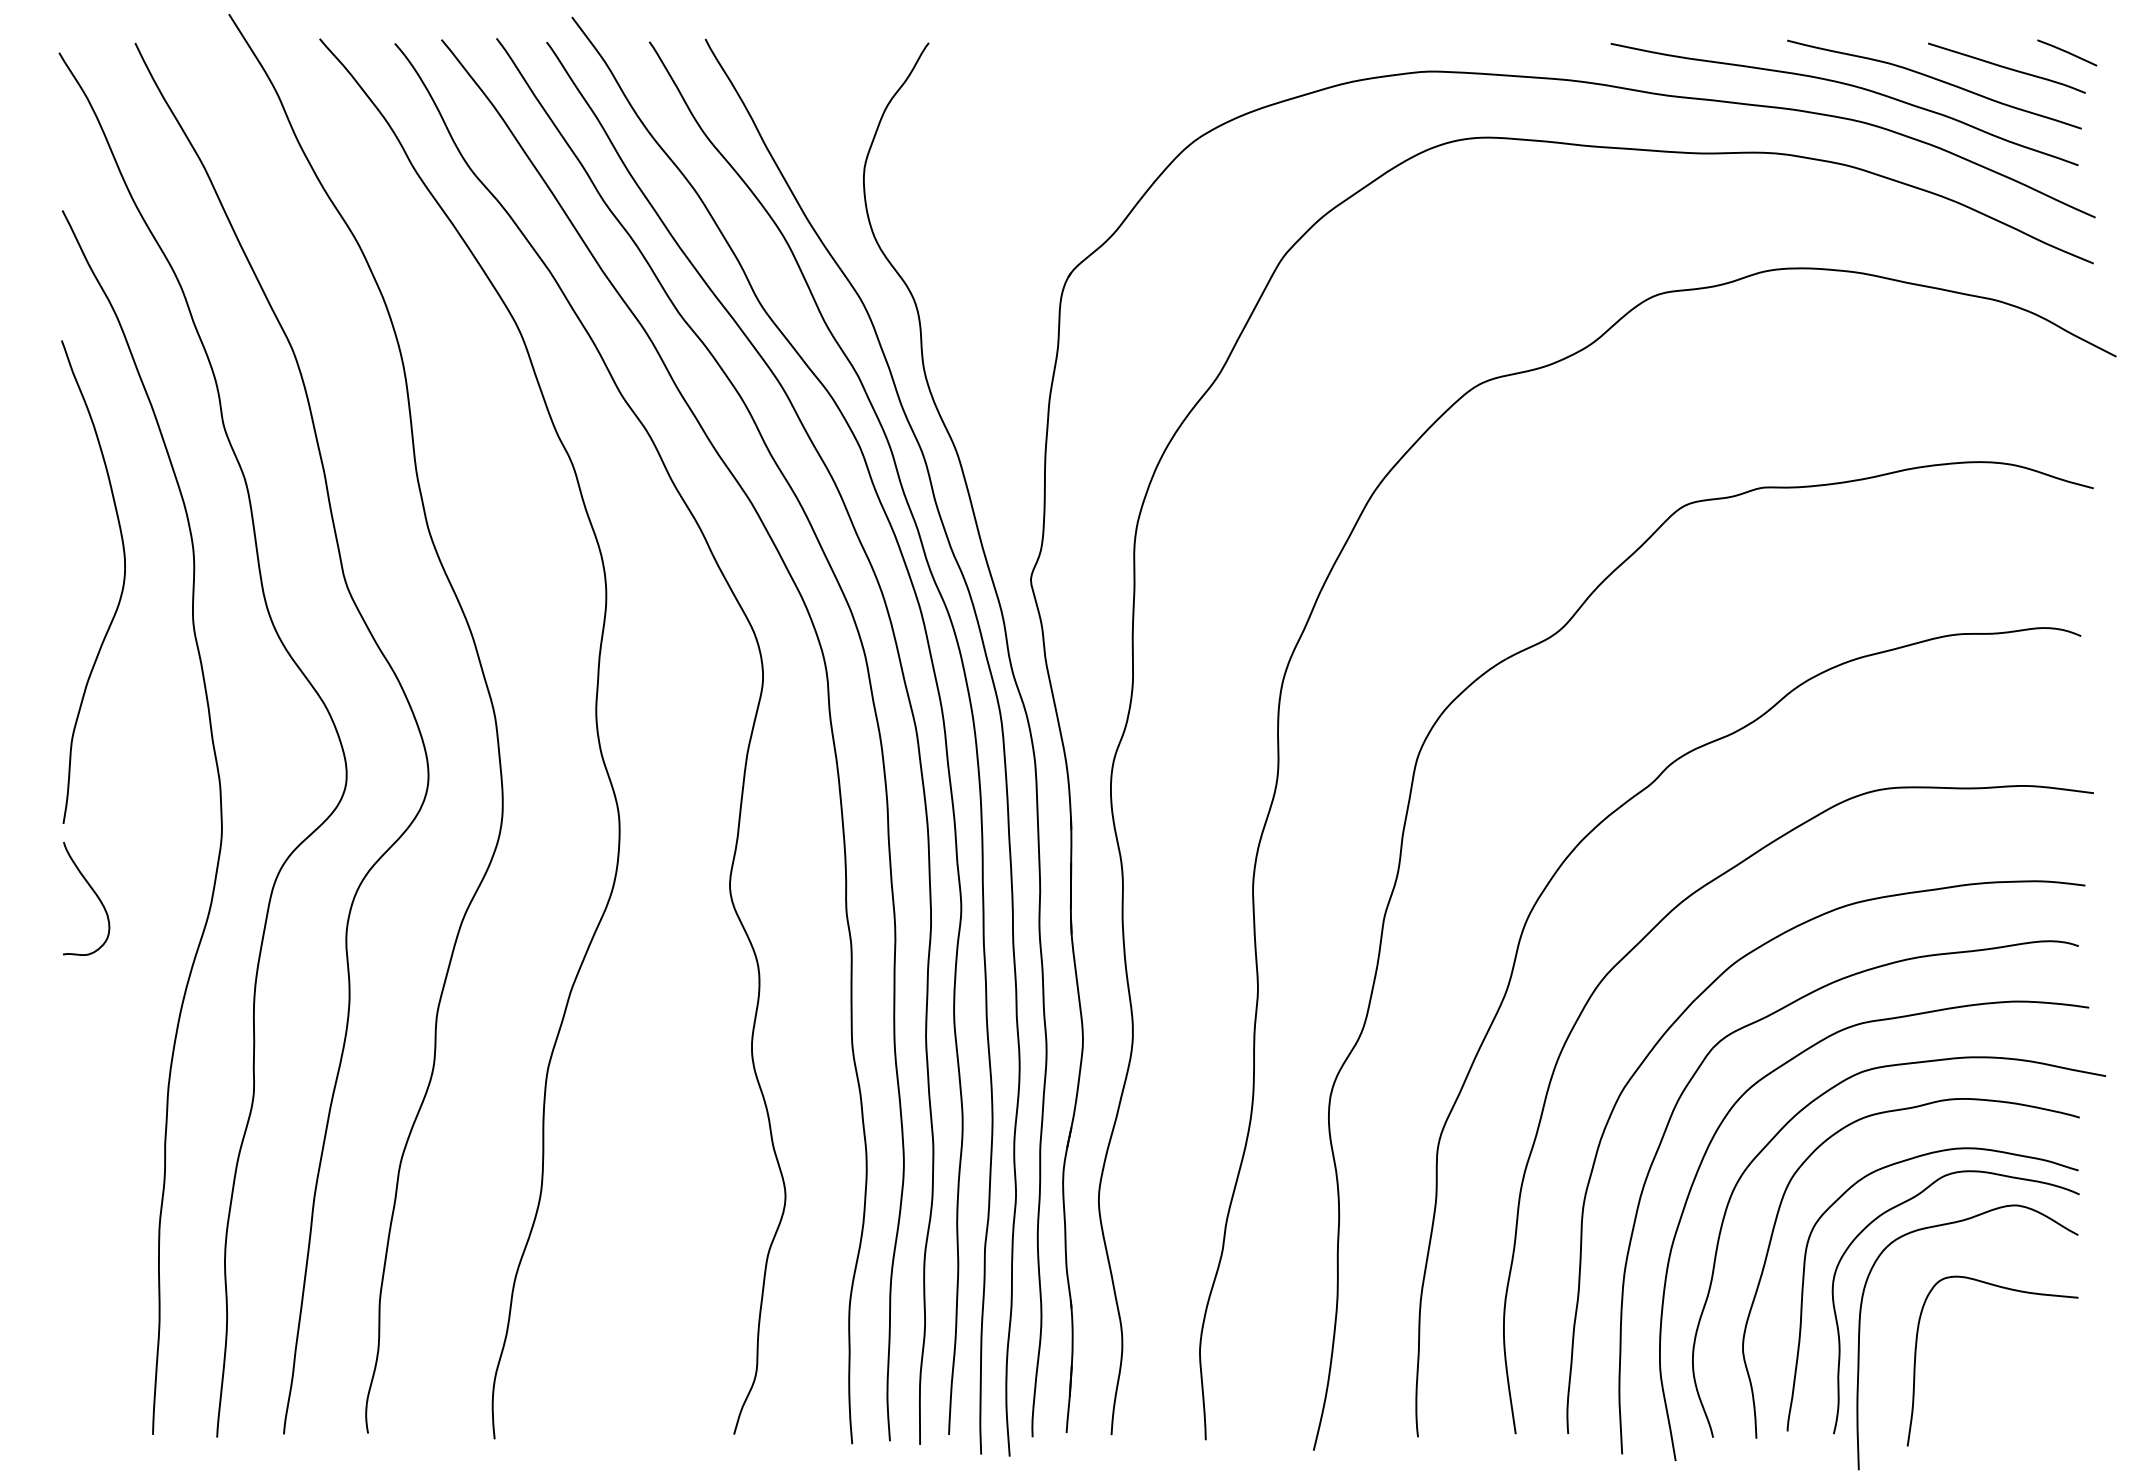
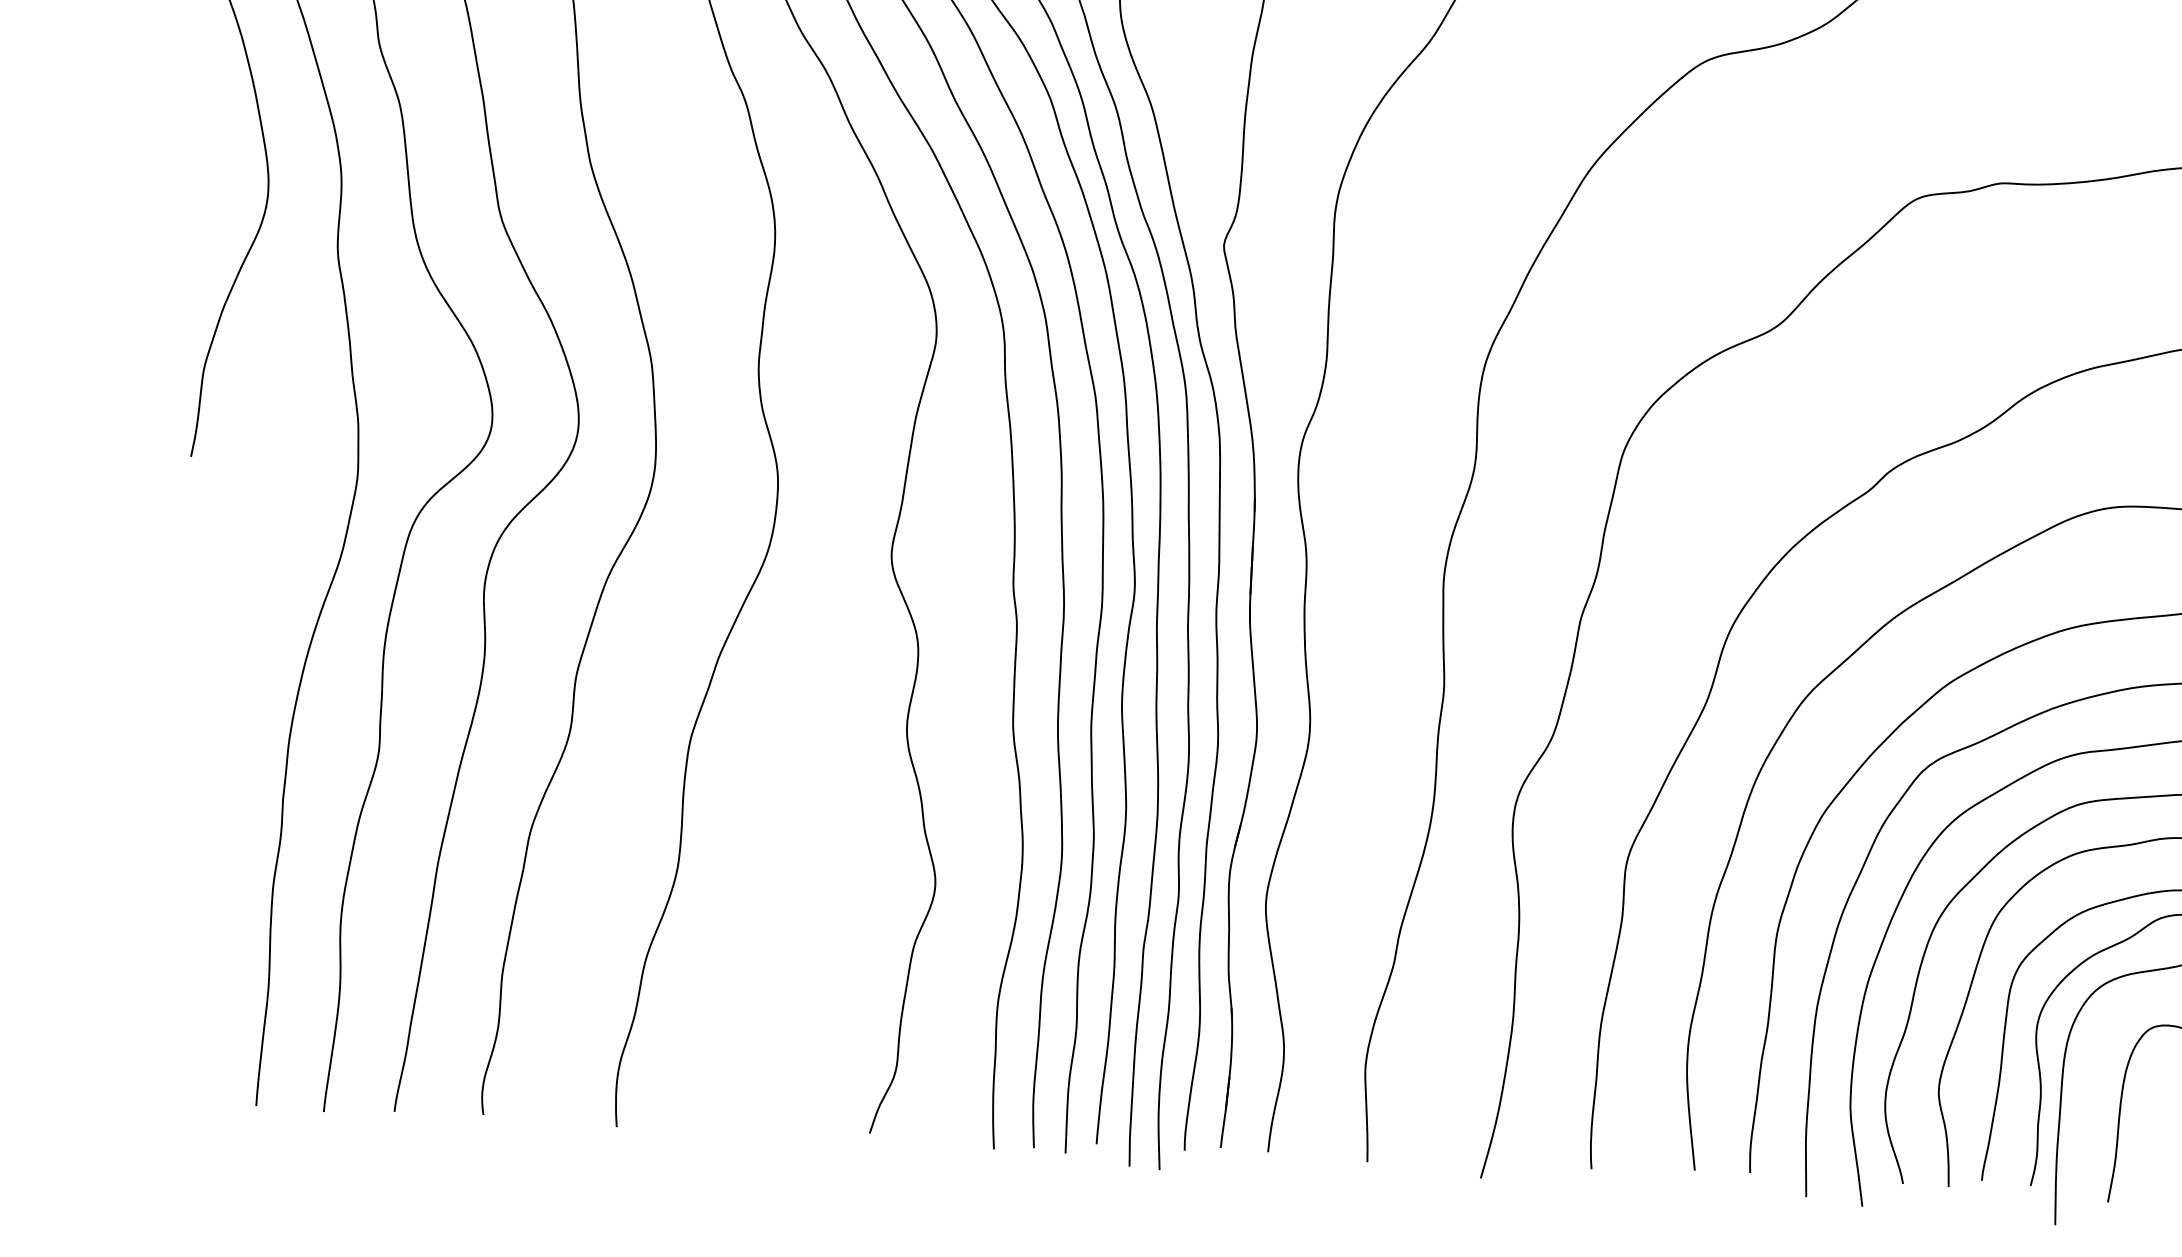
curve: (93, 892) -> (219, 530), removed

